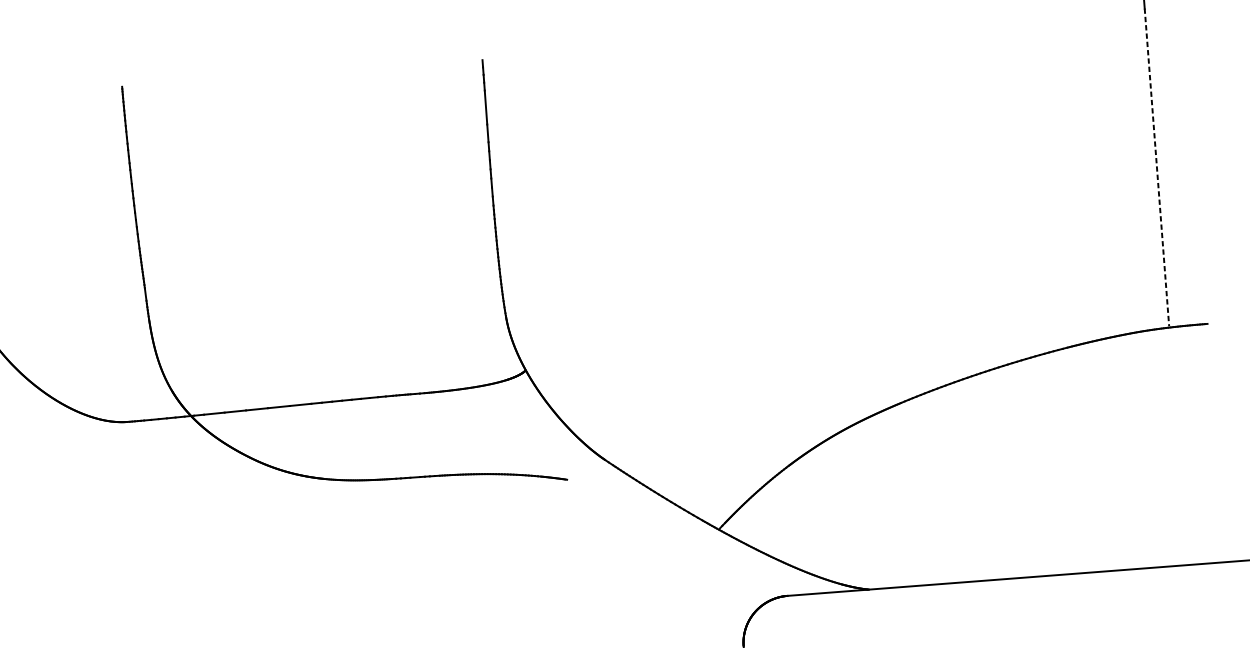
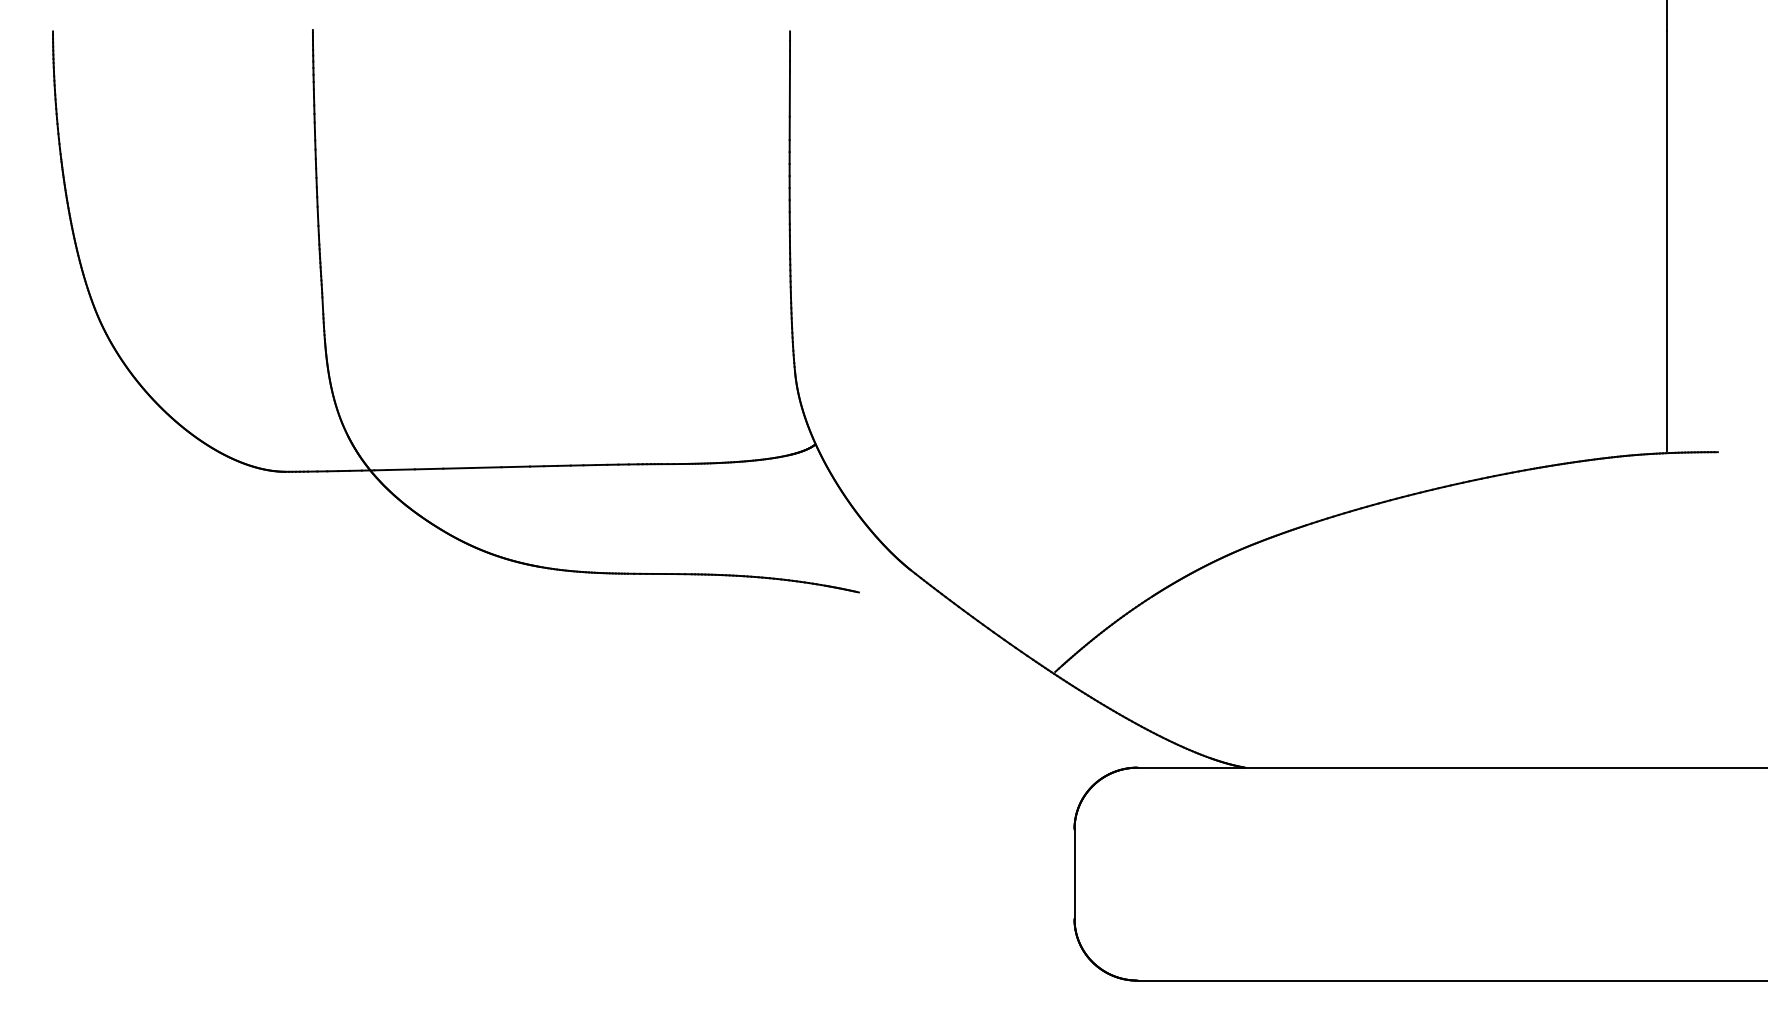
line: (1157, 167) -> (1667, 241), dashed -> solid

